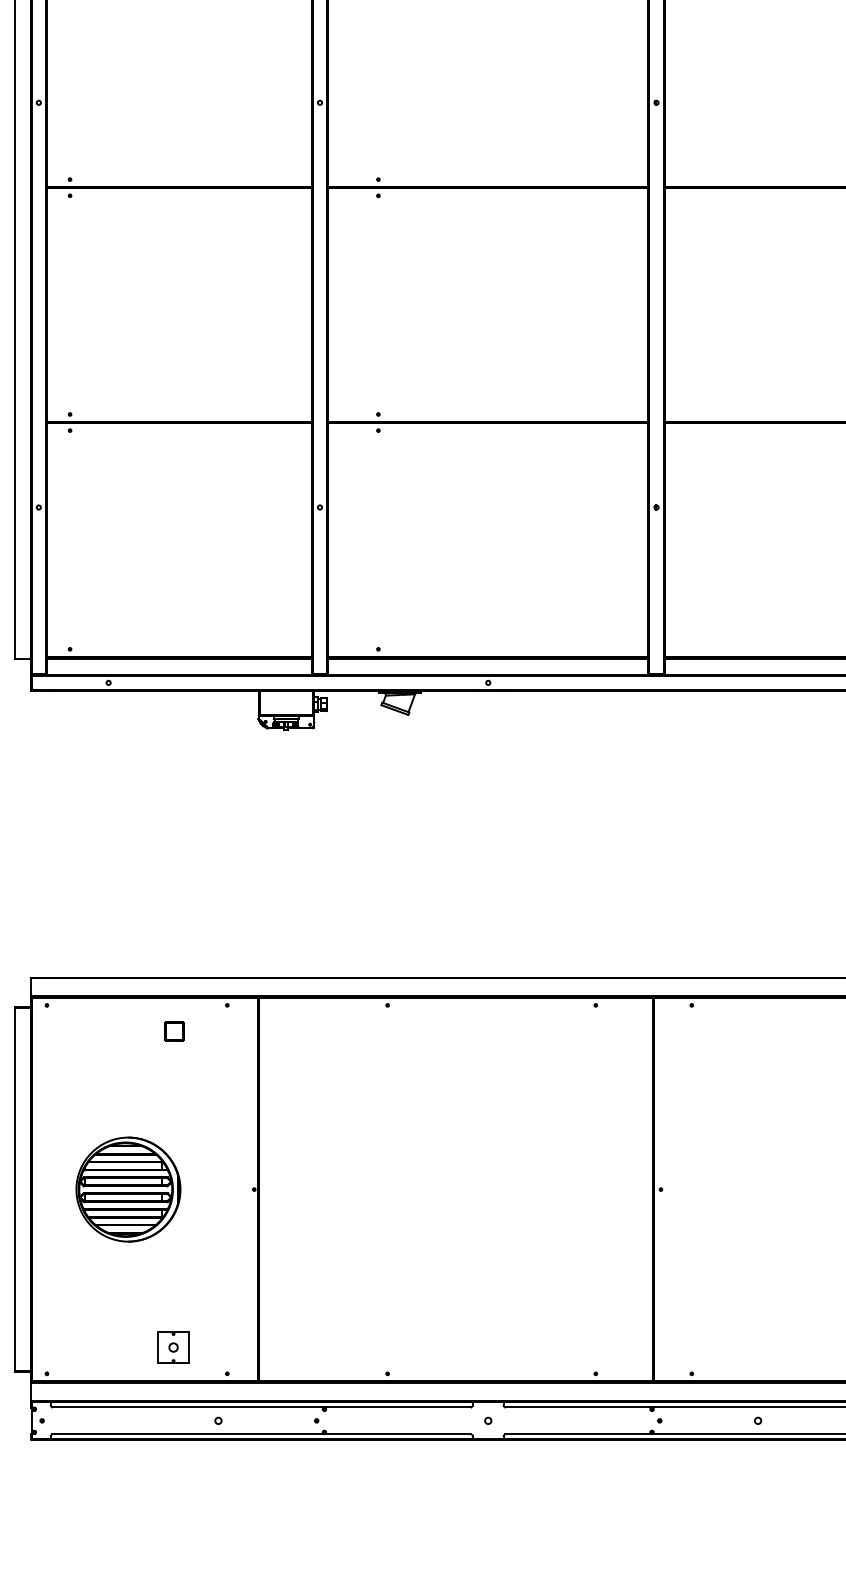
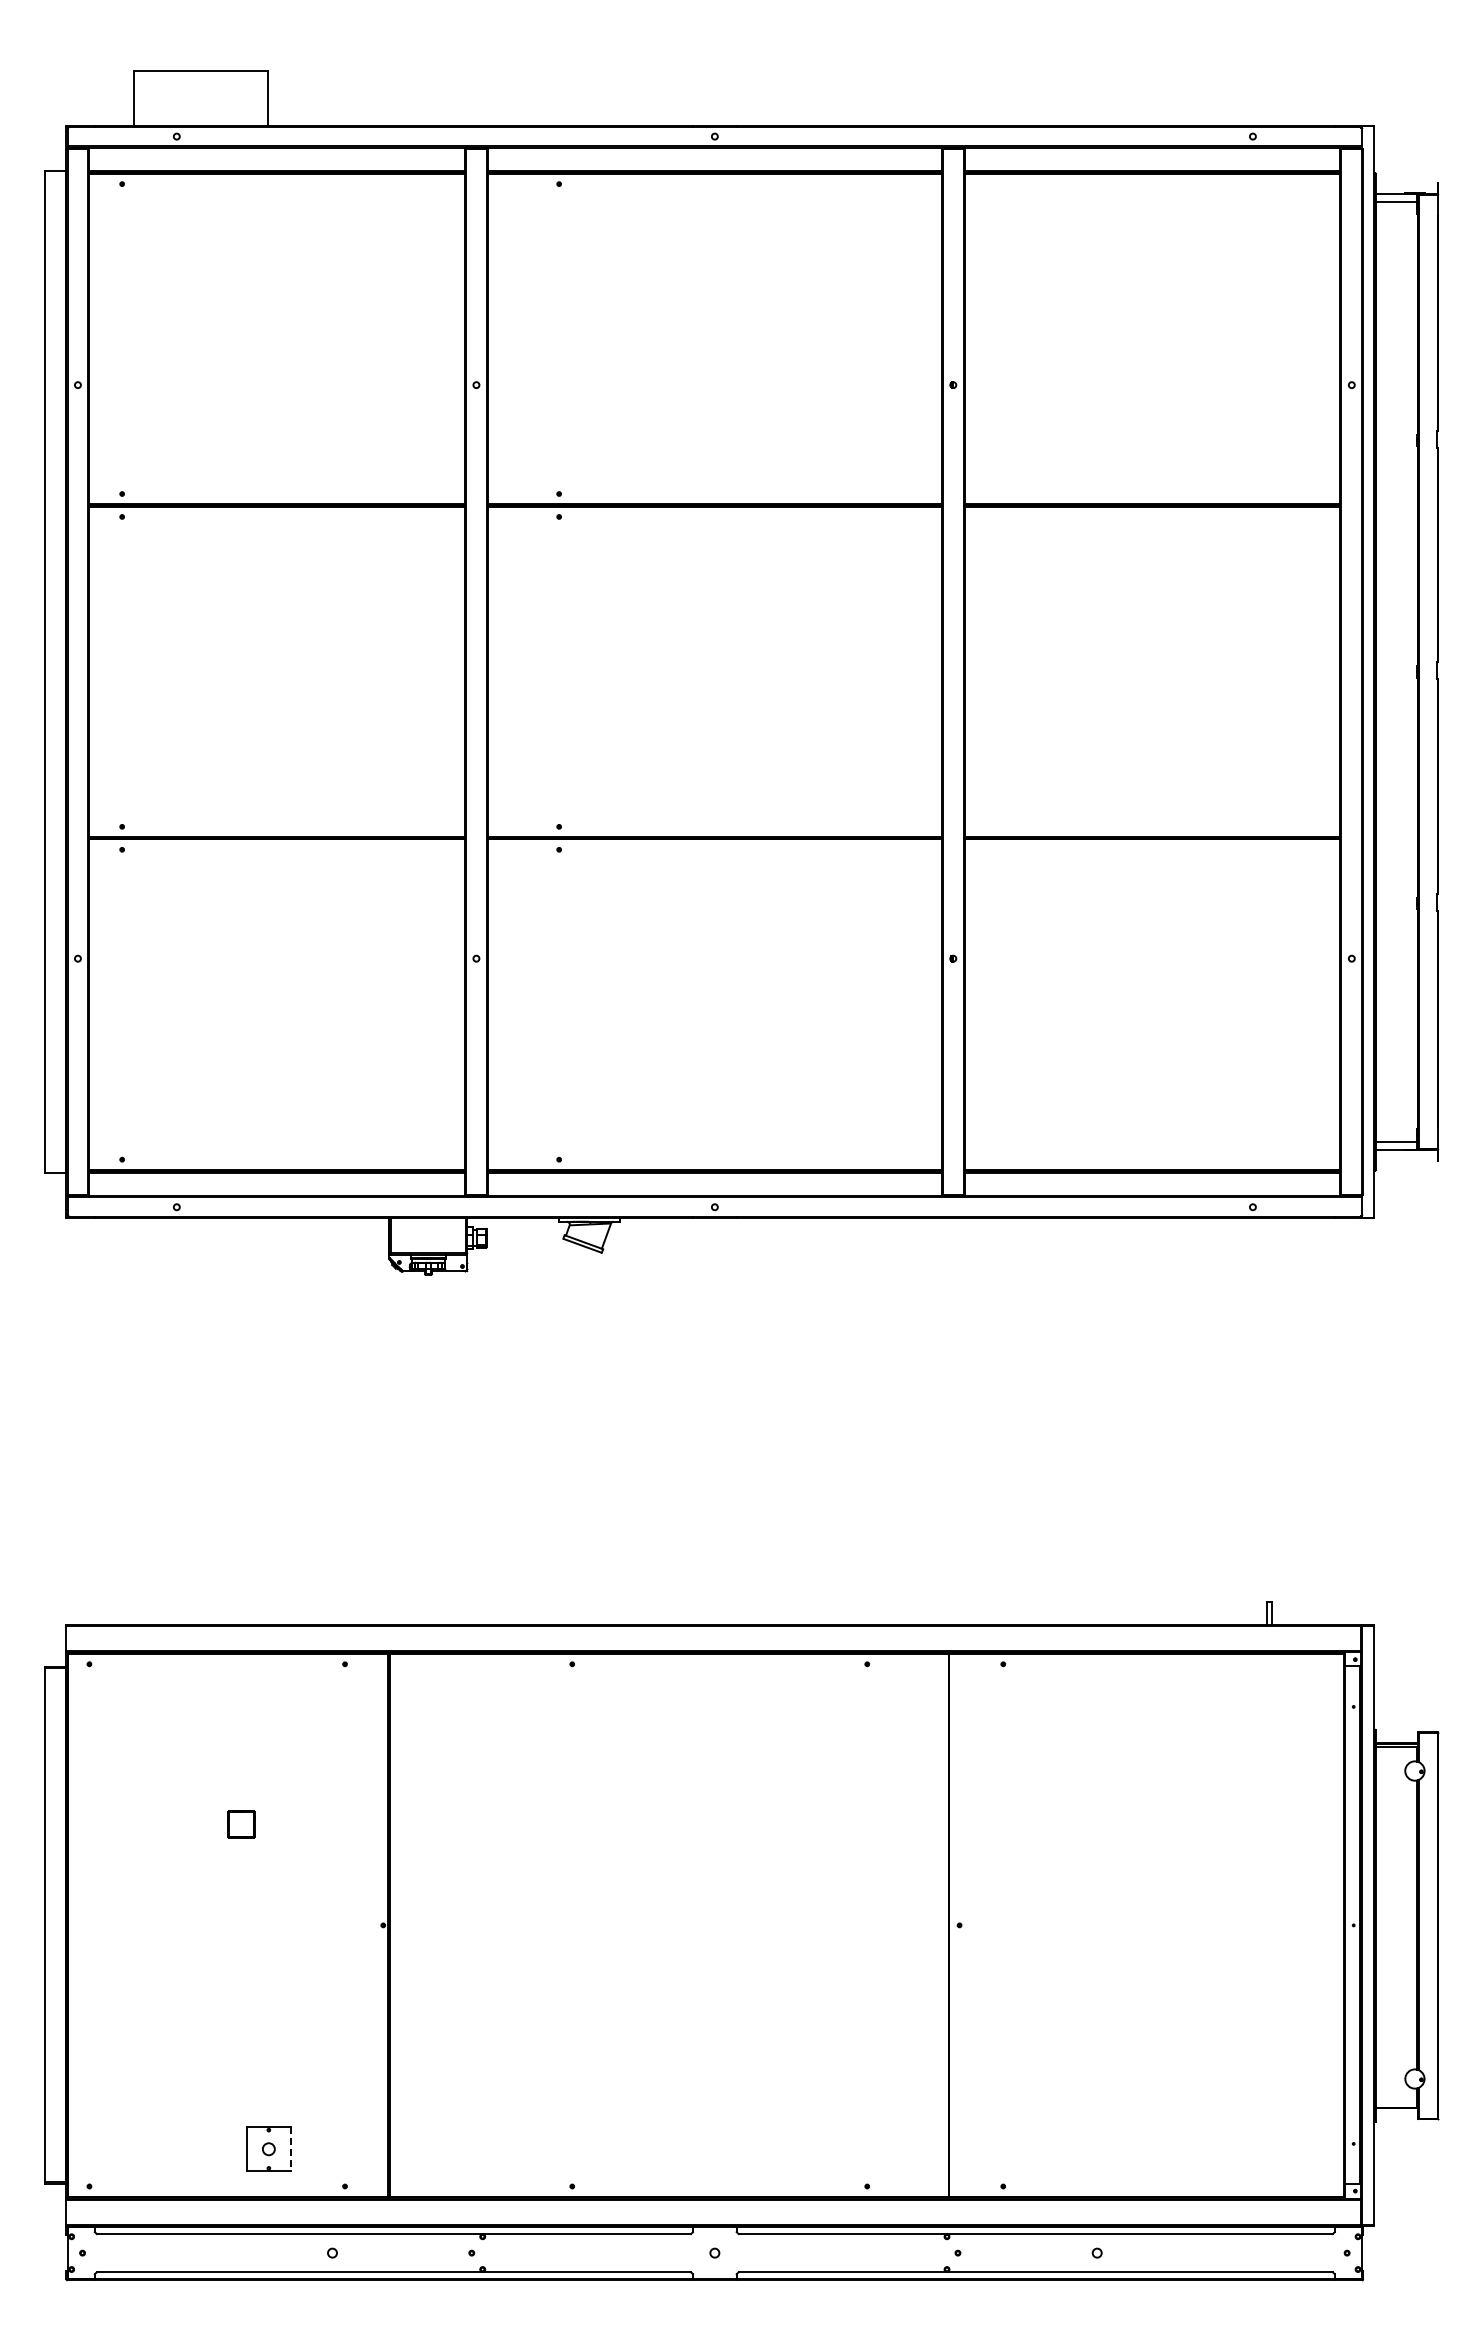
part: (174, 1031) -> (241, 1824), moved
part: (128, 1189) -> (204, 1925), removed
line: (188, 1347) -> (290, 2149), solid -> dashed

